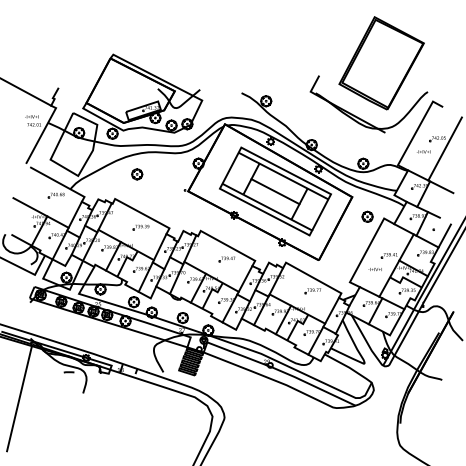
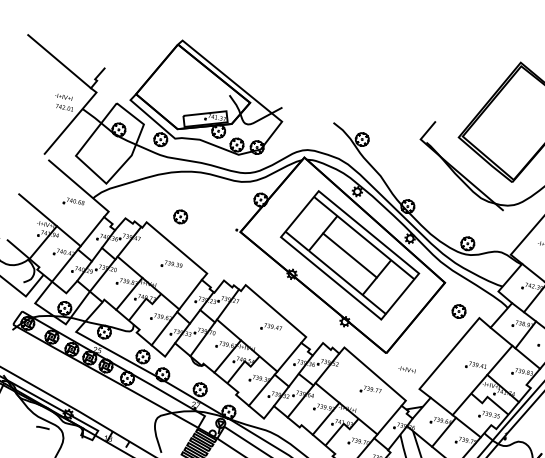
part: (137, 174) -> (181, 217), moved
text: (374, 269) -> (406, 369), moved

